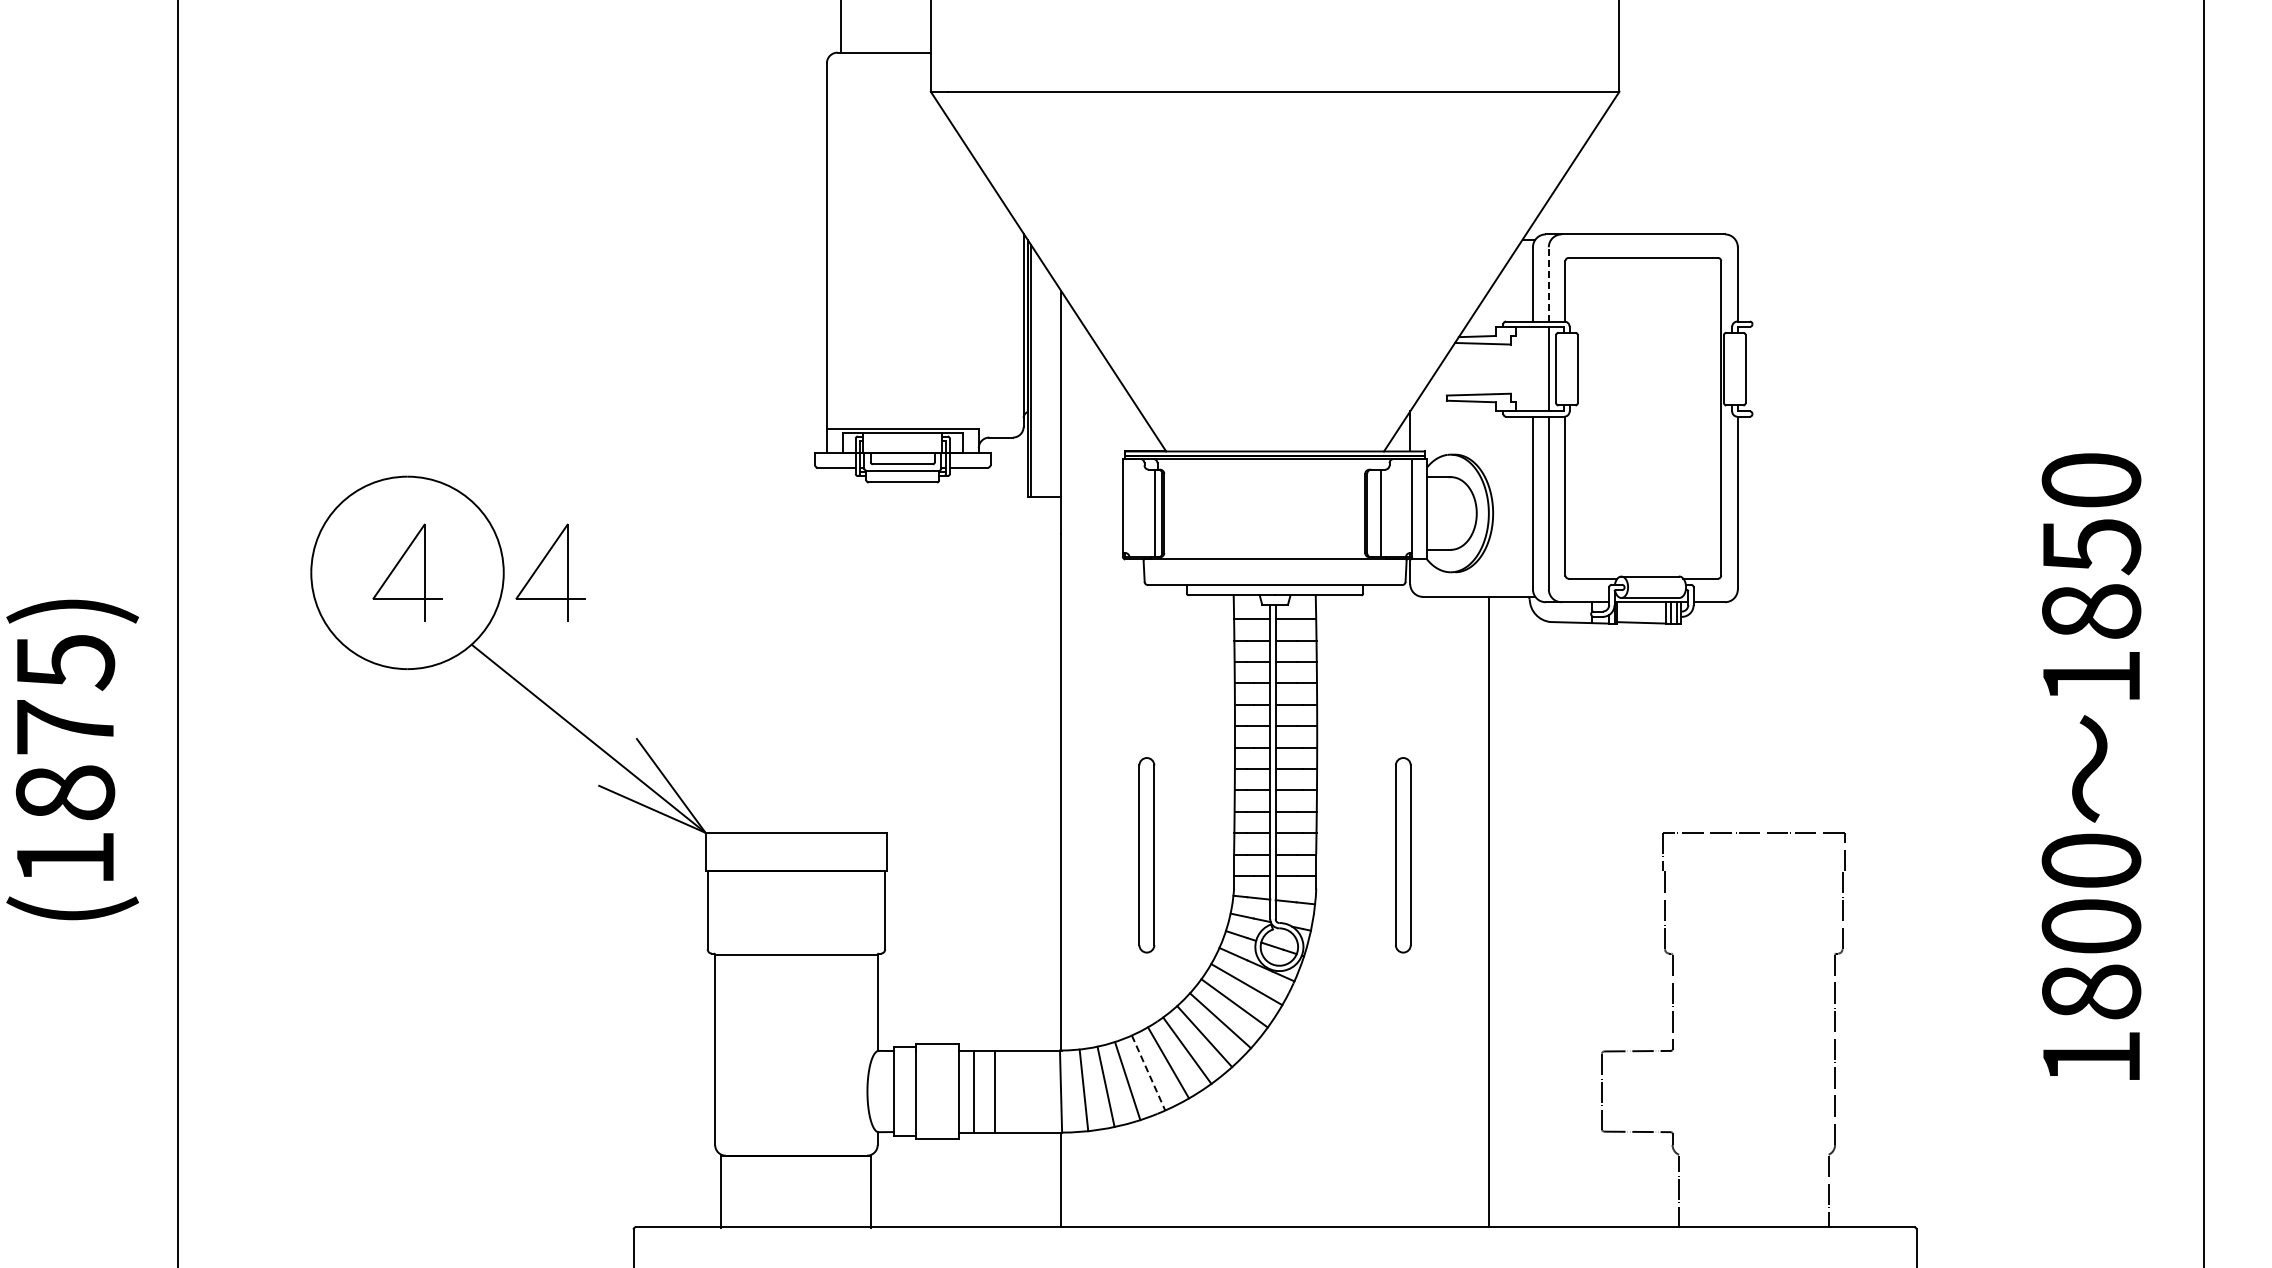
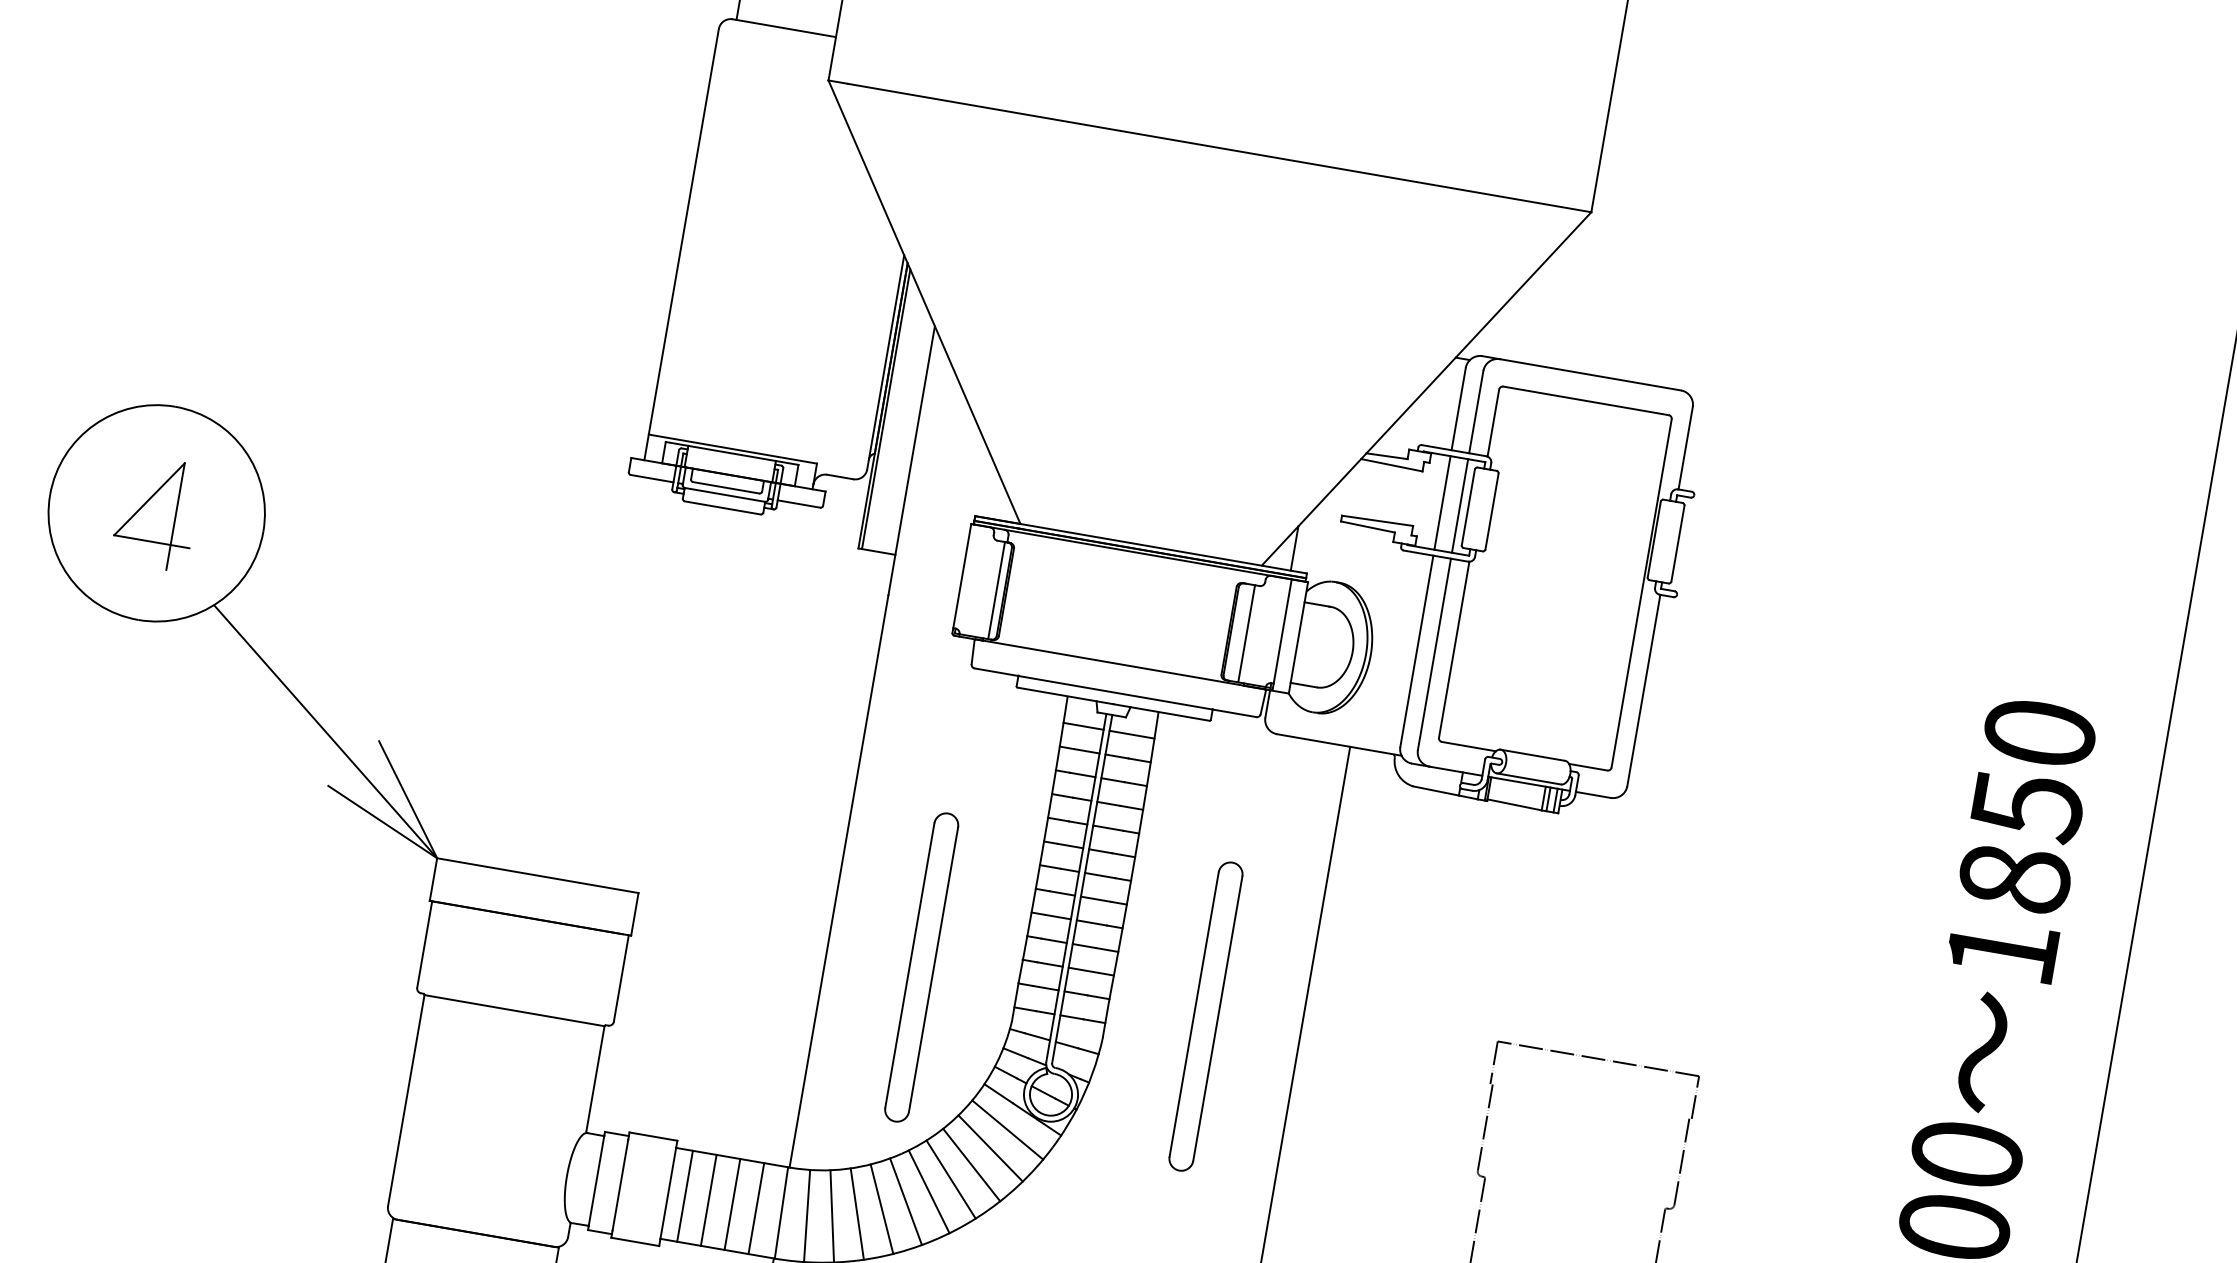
line: (1548, 283) -> (1476, 411), dashed -> solid
line: (1532, 368) -> (1442, 502), added
part: (550, 572) -> (315, 540), removed
part: (1146, 855) -> (921, 967), size x1.43
part: (1402, 855) -> (1204, 1016), size x1.43
line: (1148, 1073) -> (881, 1209), dashed -> solid
line: (1016, 1091) -> (732, 1204), added
line: (1038, 1091) -> (756, 1208), added

